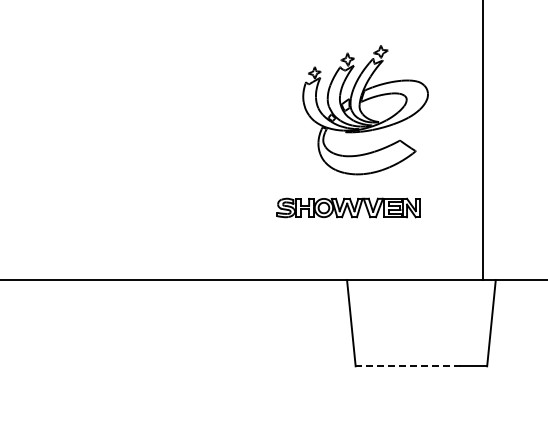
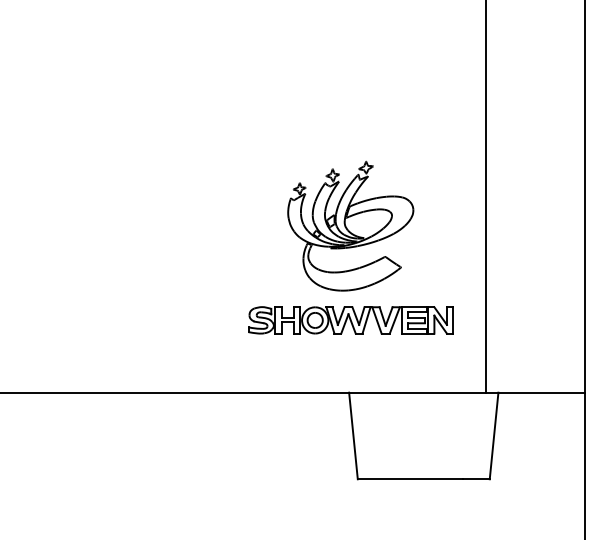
part: (365, 109) -> (350, 225), moved
part: (348, 208) -> (350, 320), size x1.43
line: (408, 366) -> (410, 479), dashed -> solid

